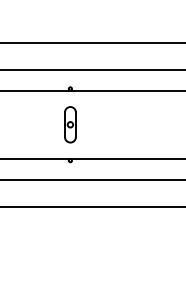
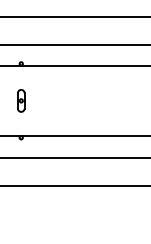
part: (70, 124) -> (21, 100), size x0.6

